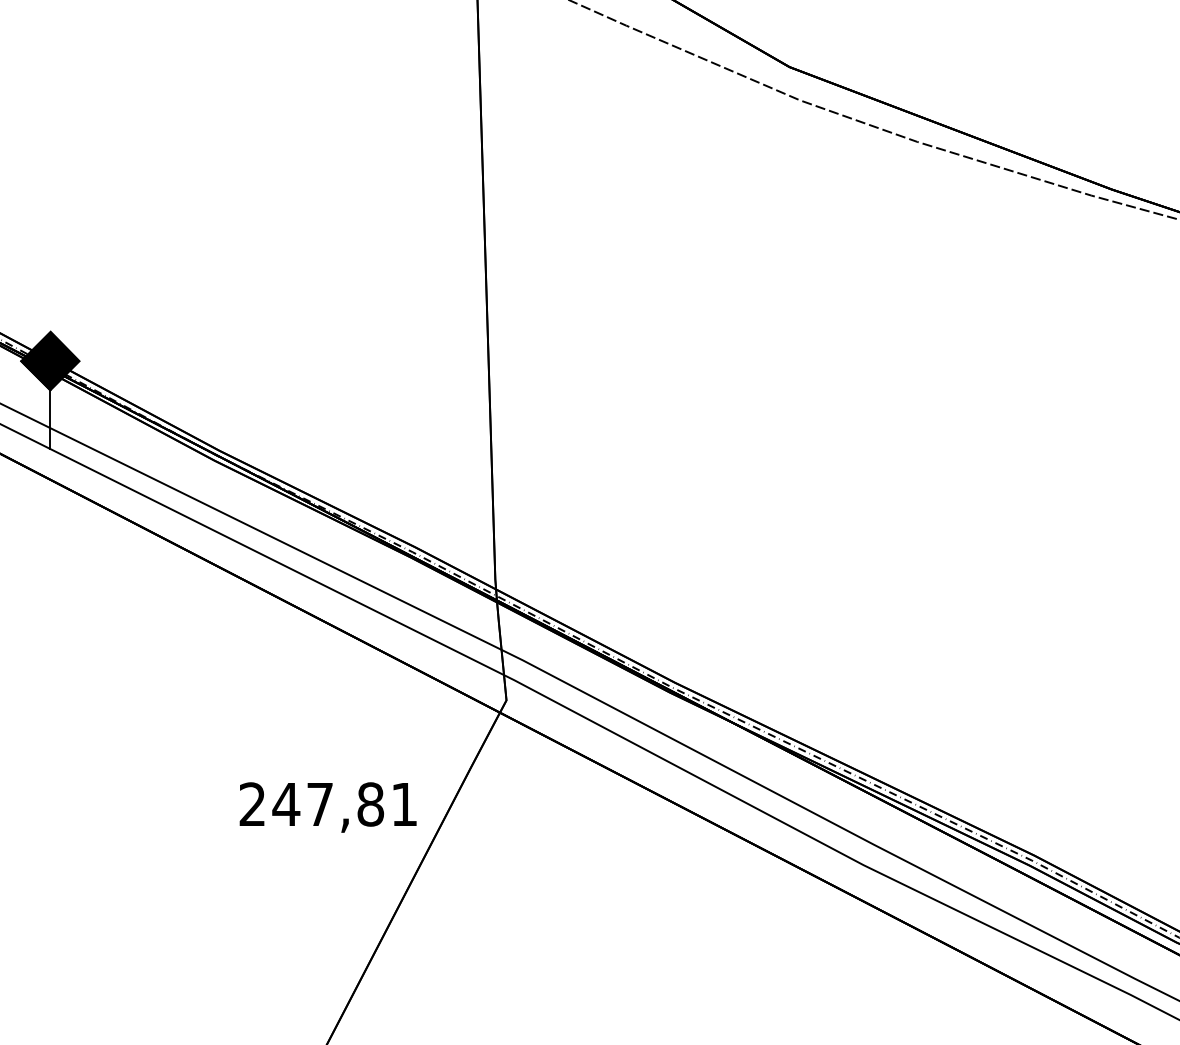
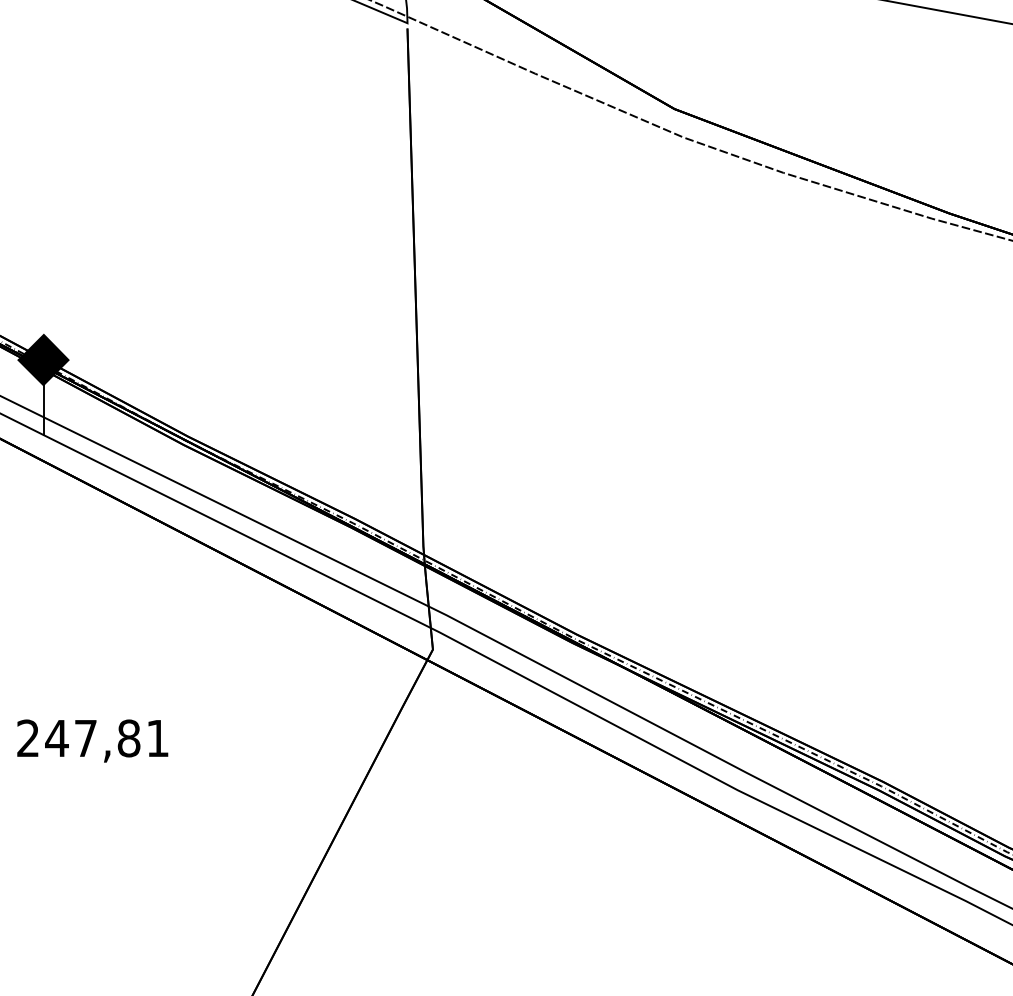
text: (327, 806) -> (92, 740), moved

